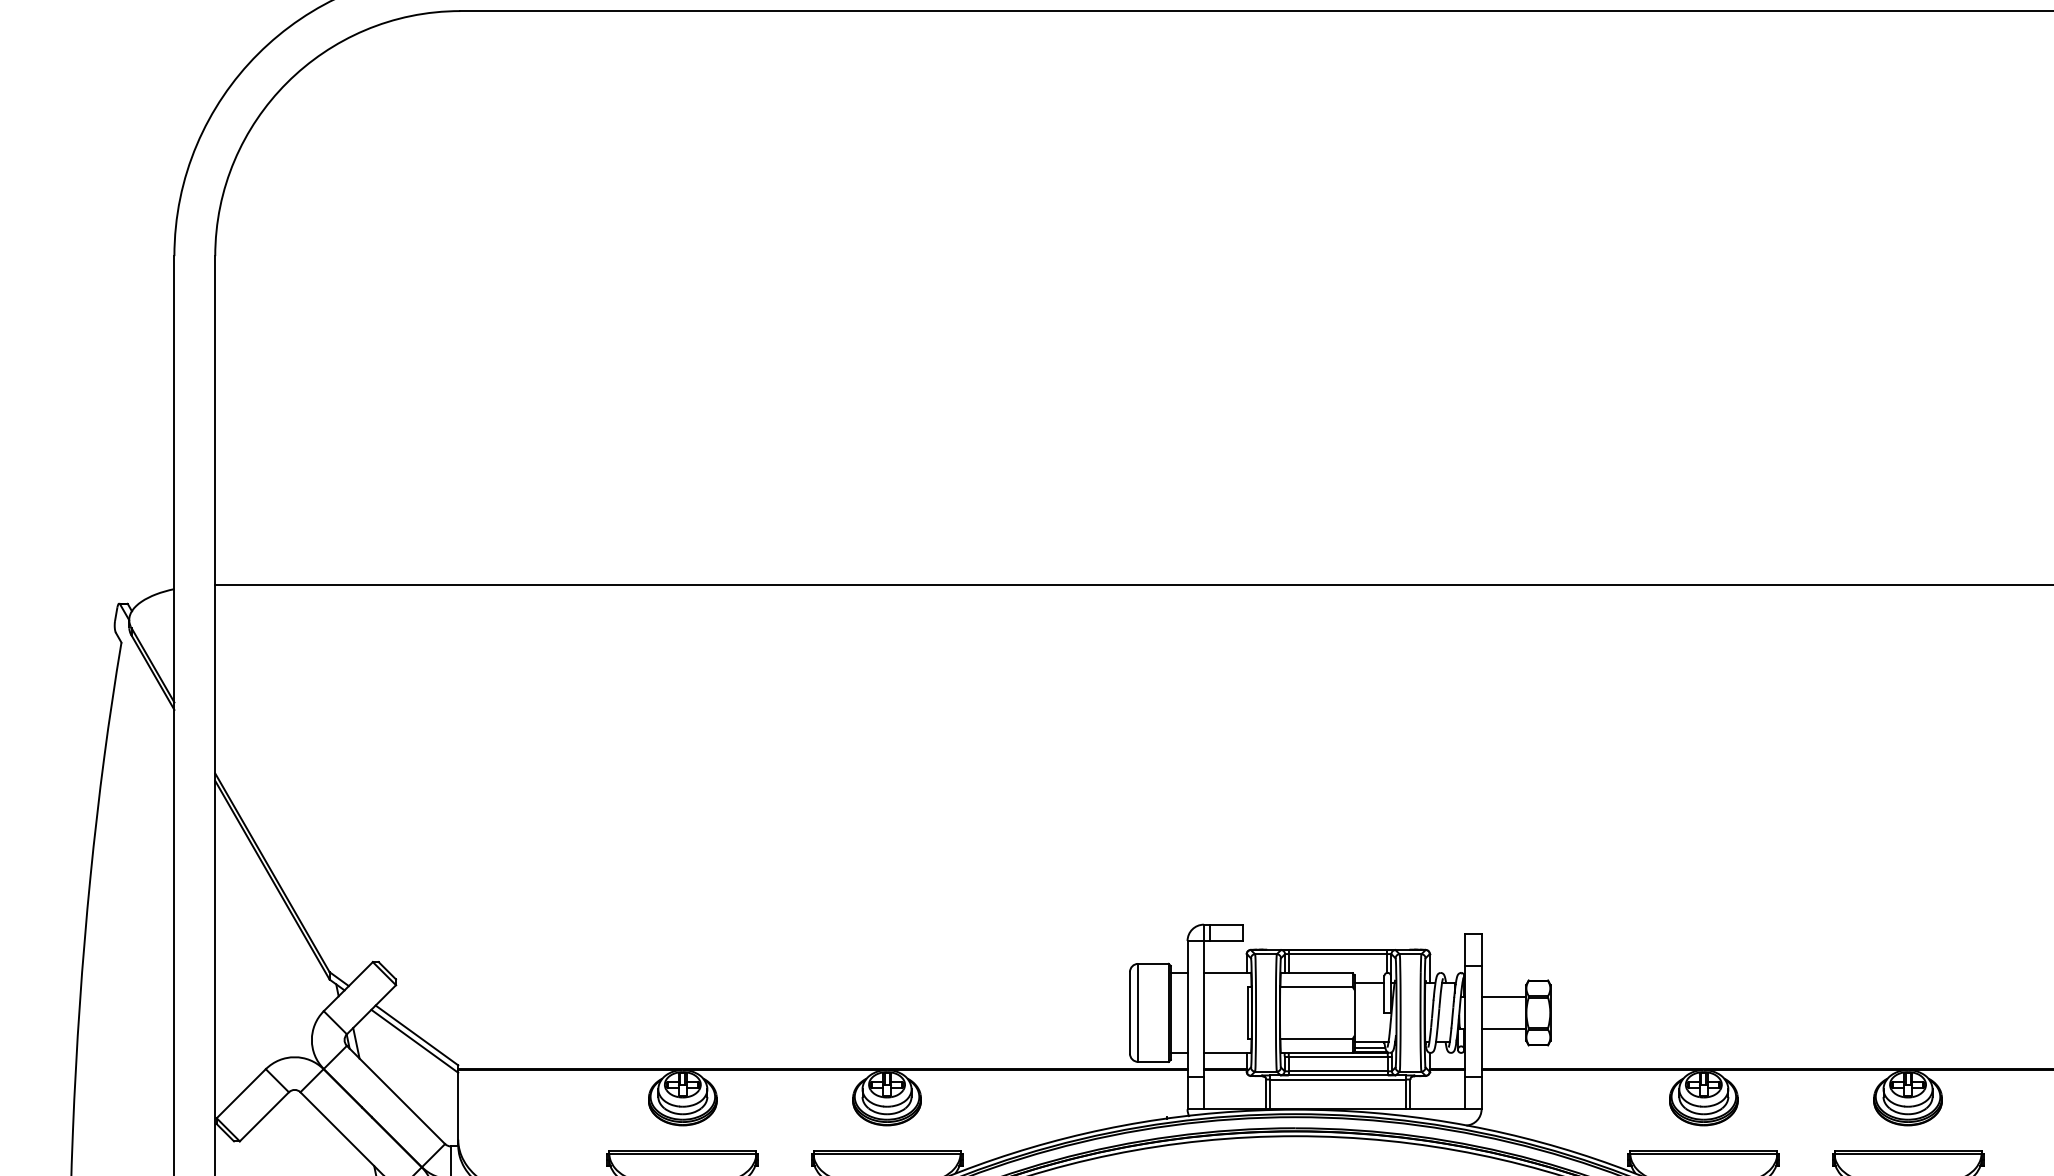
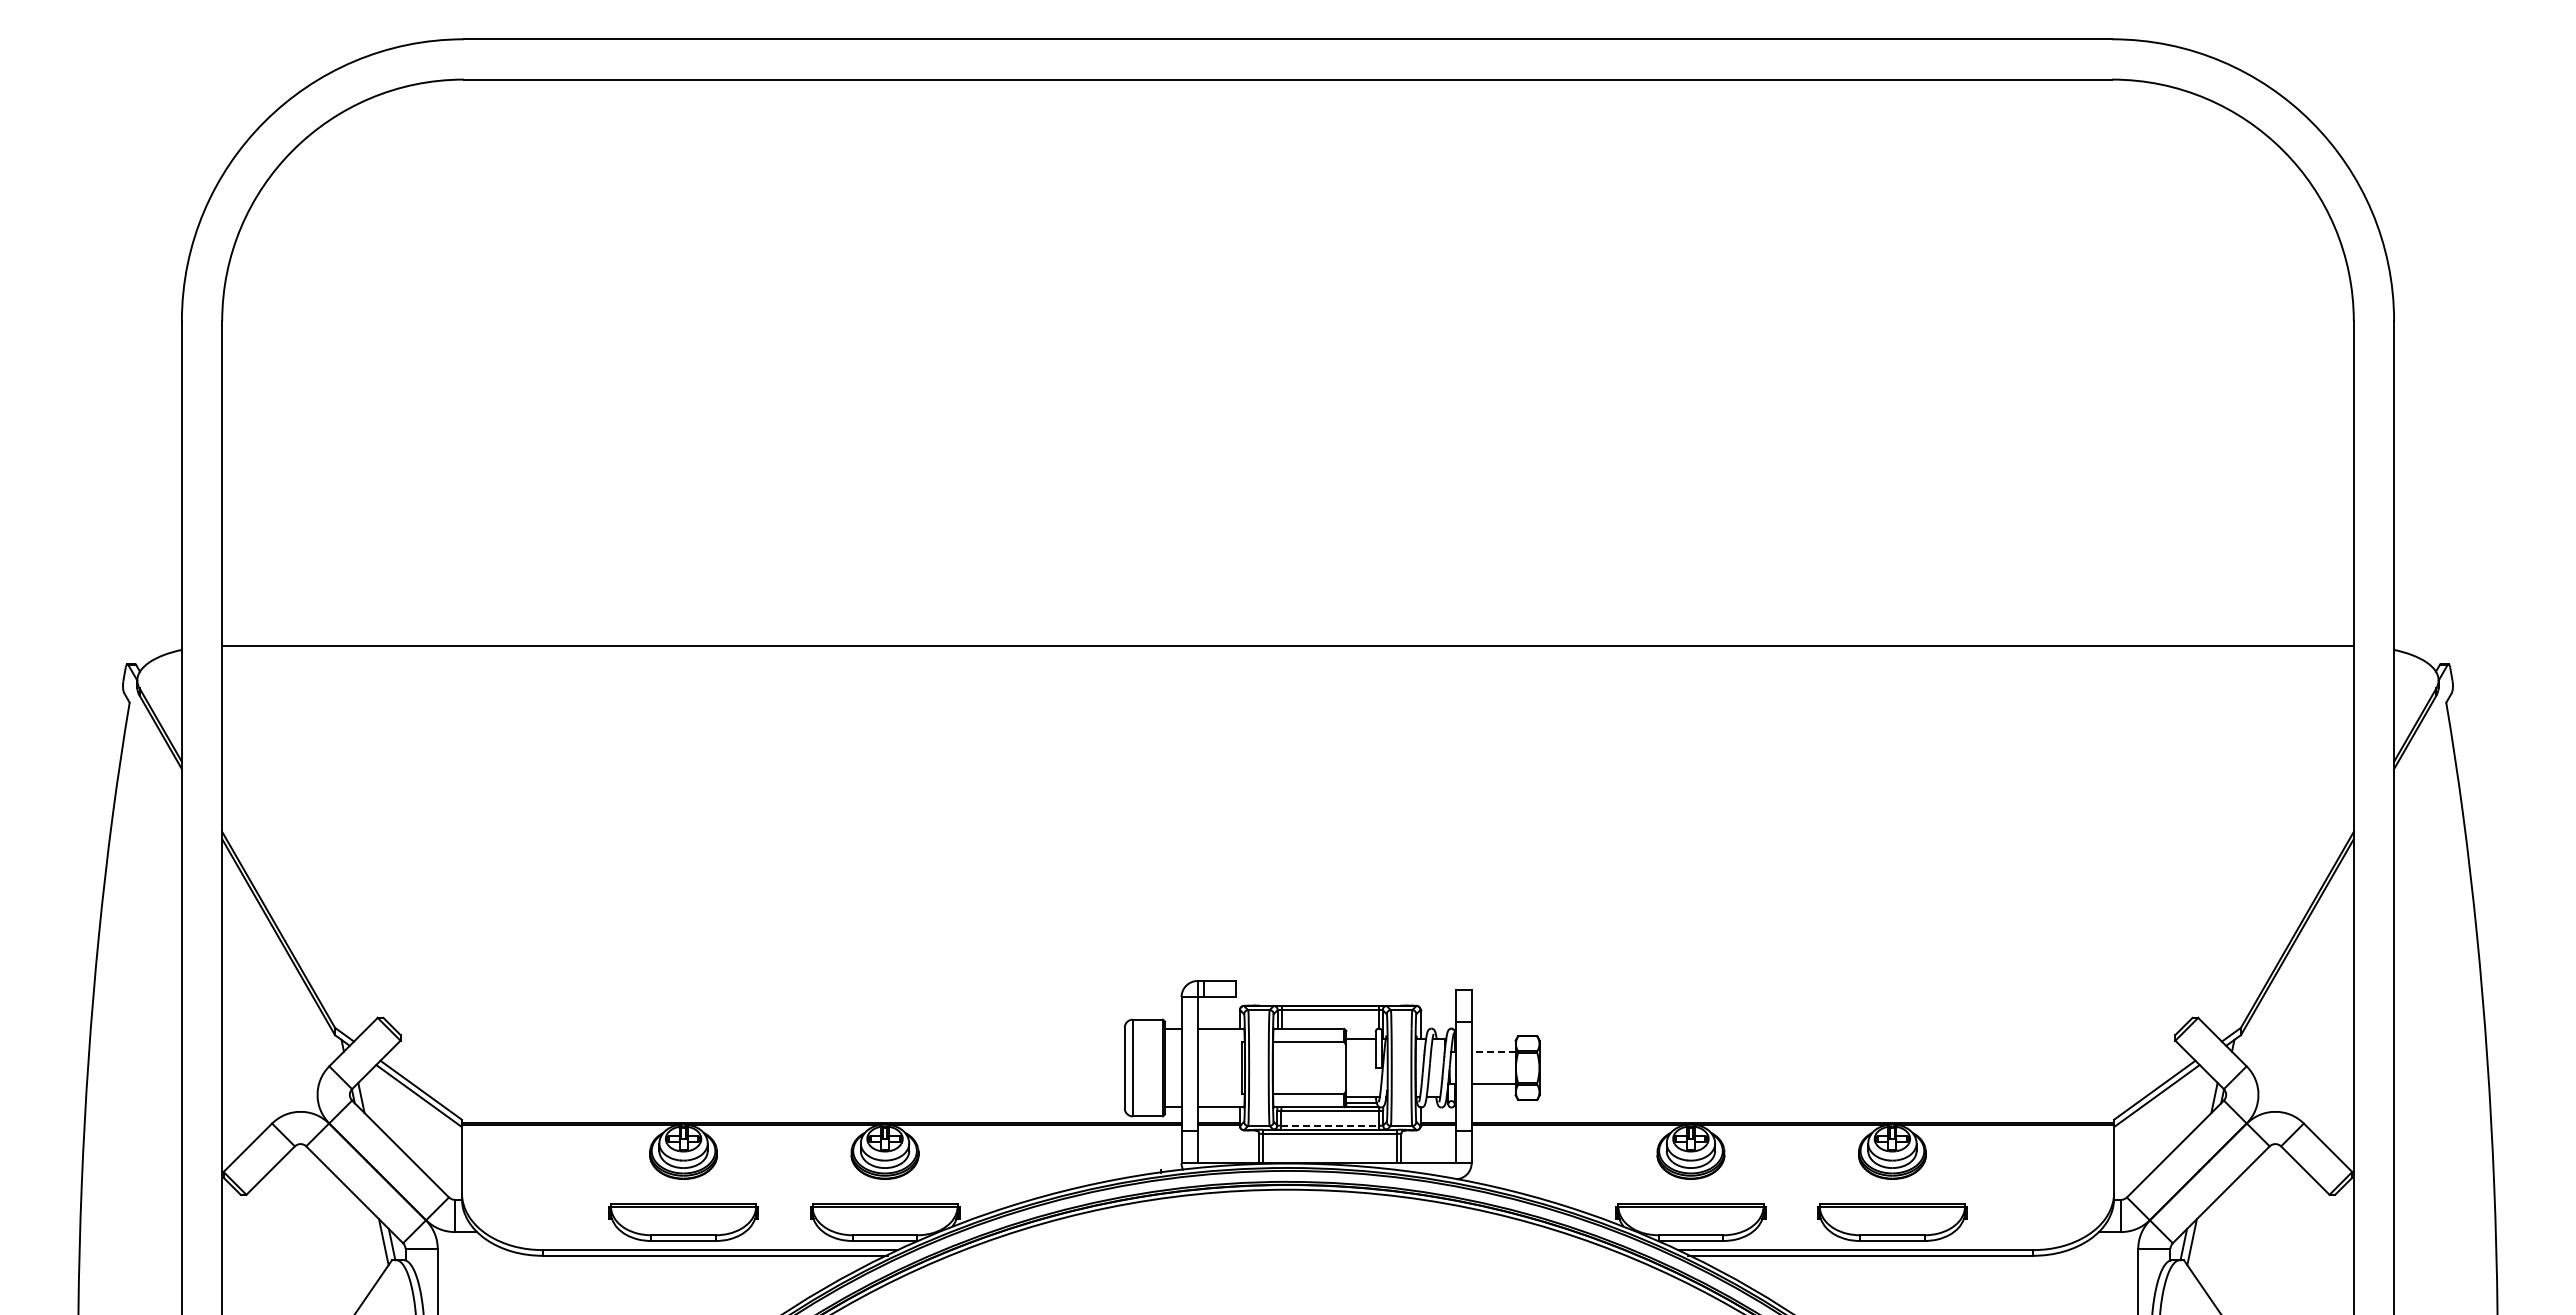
line: (1503, 996) -> (1493, 1051), solid -> dashed
line: (1338, 1071) -> (1330, 1125), solid -> dashed

